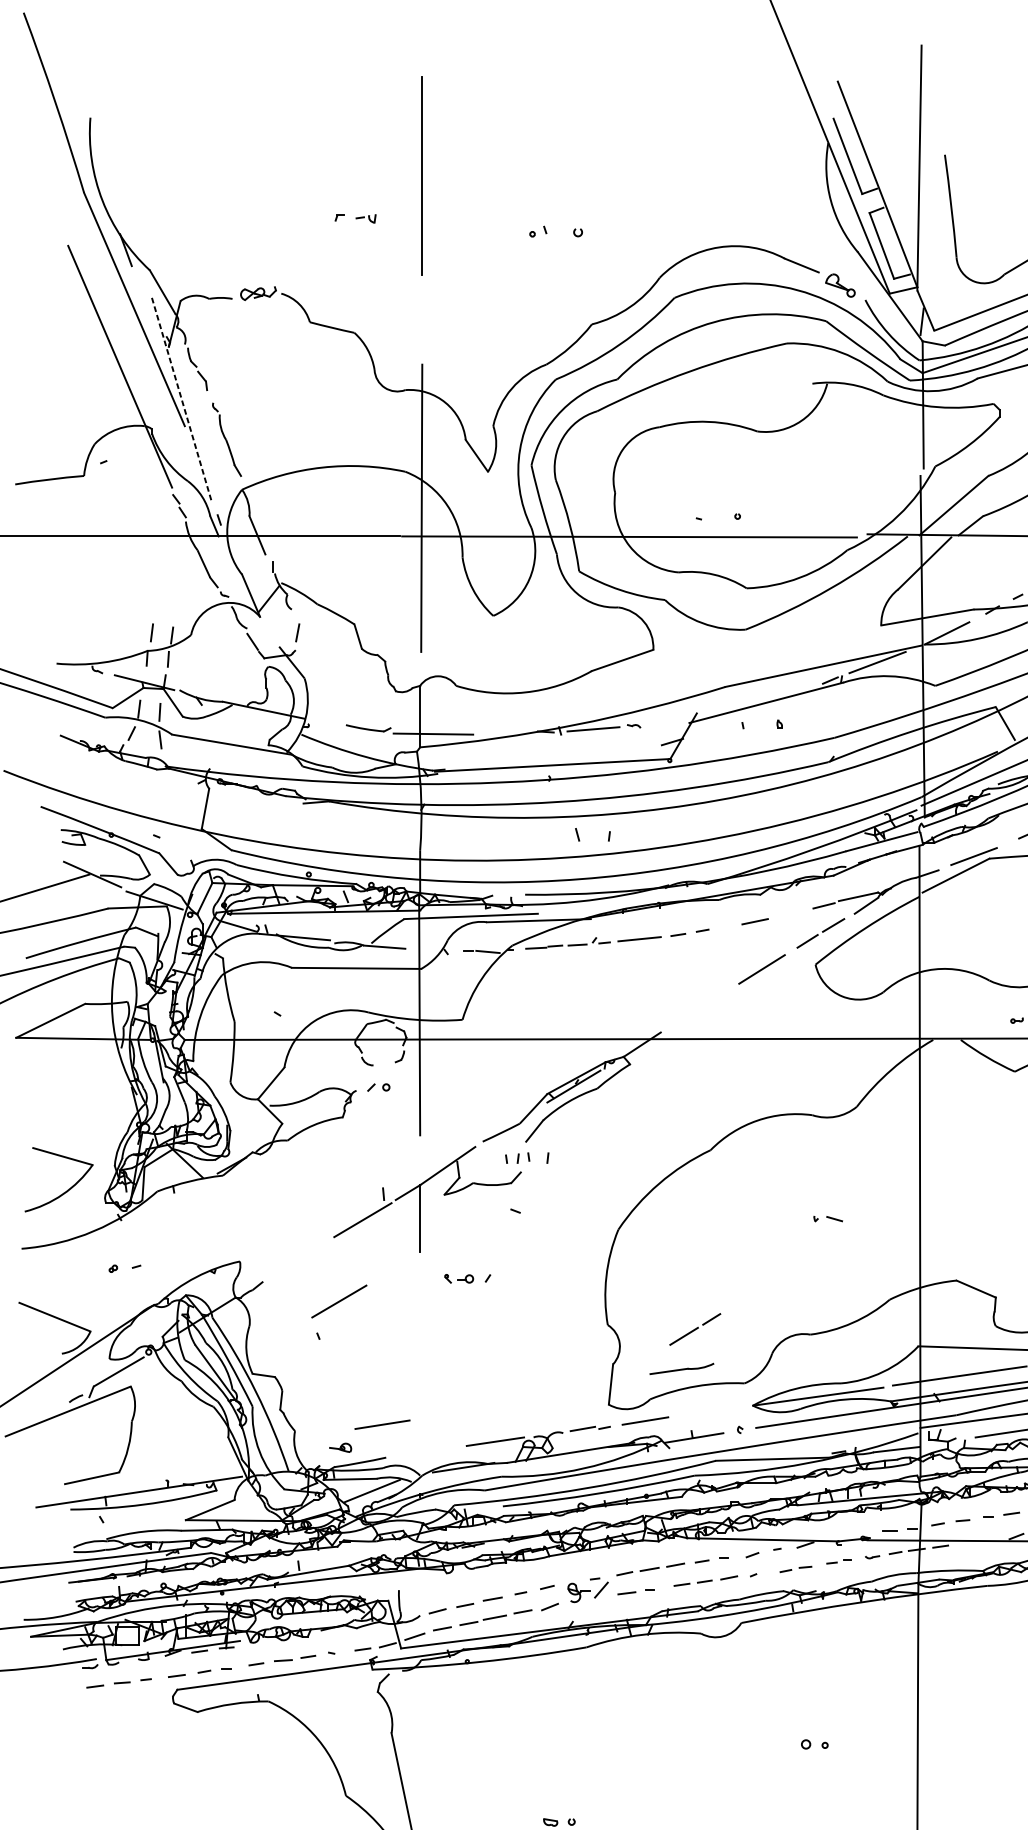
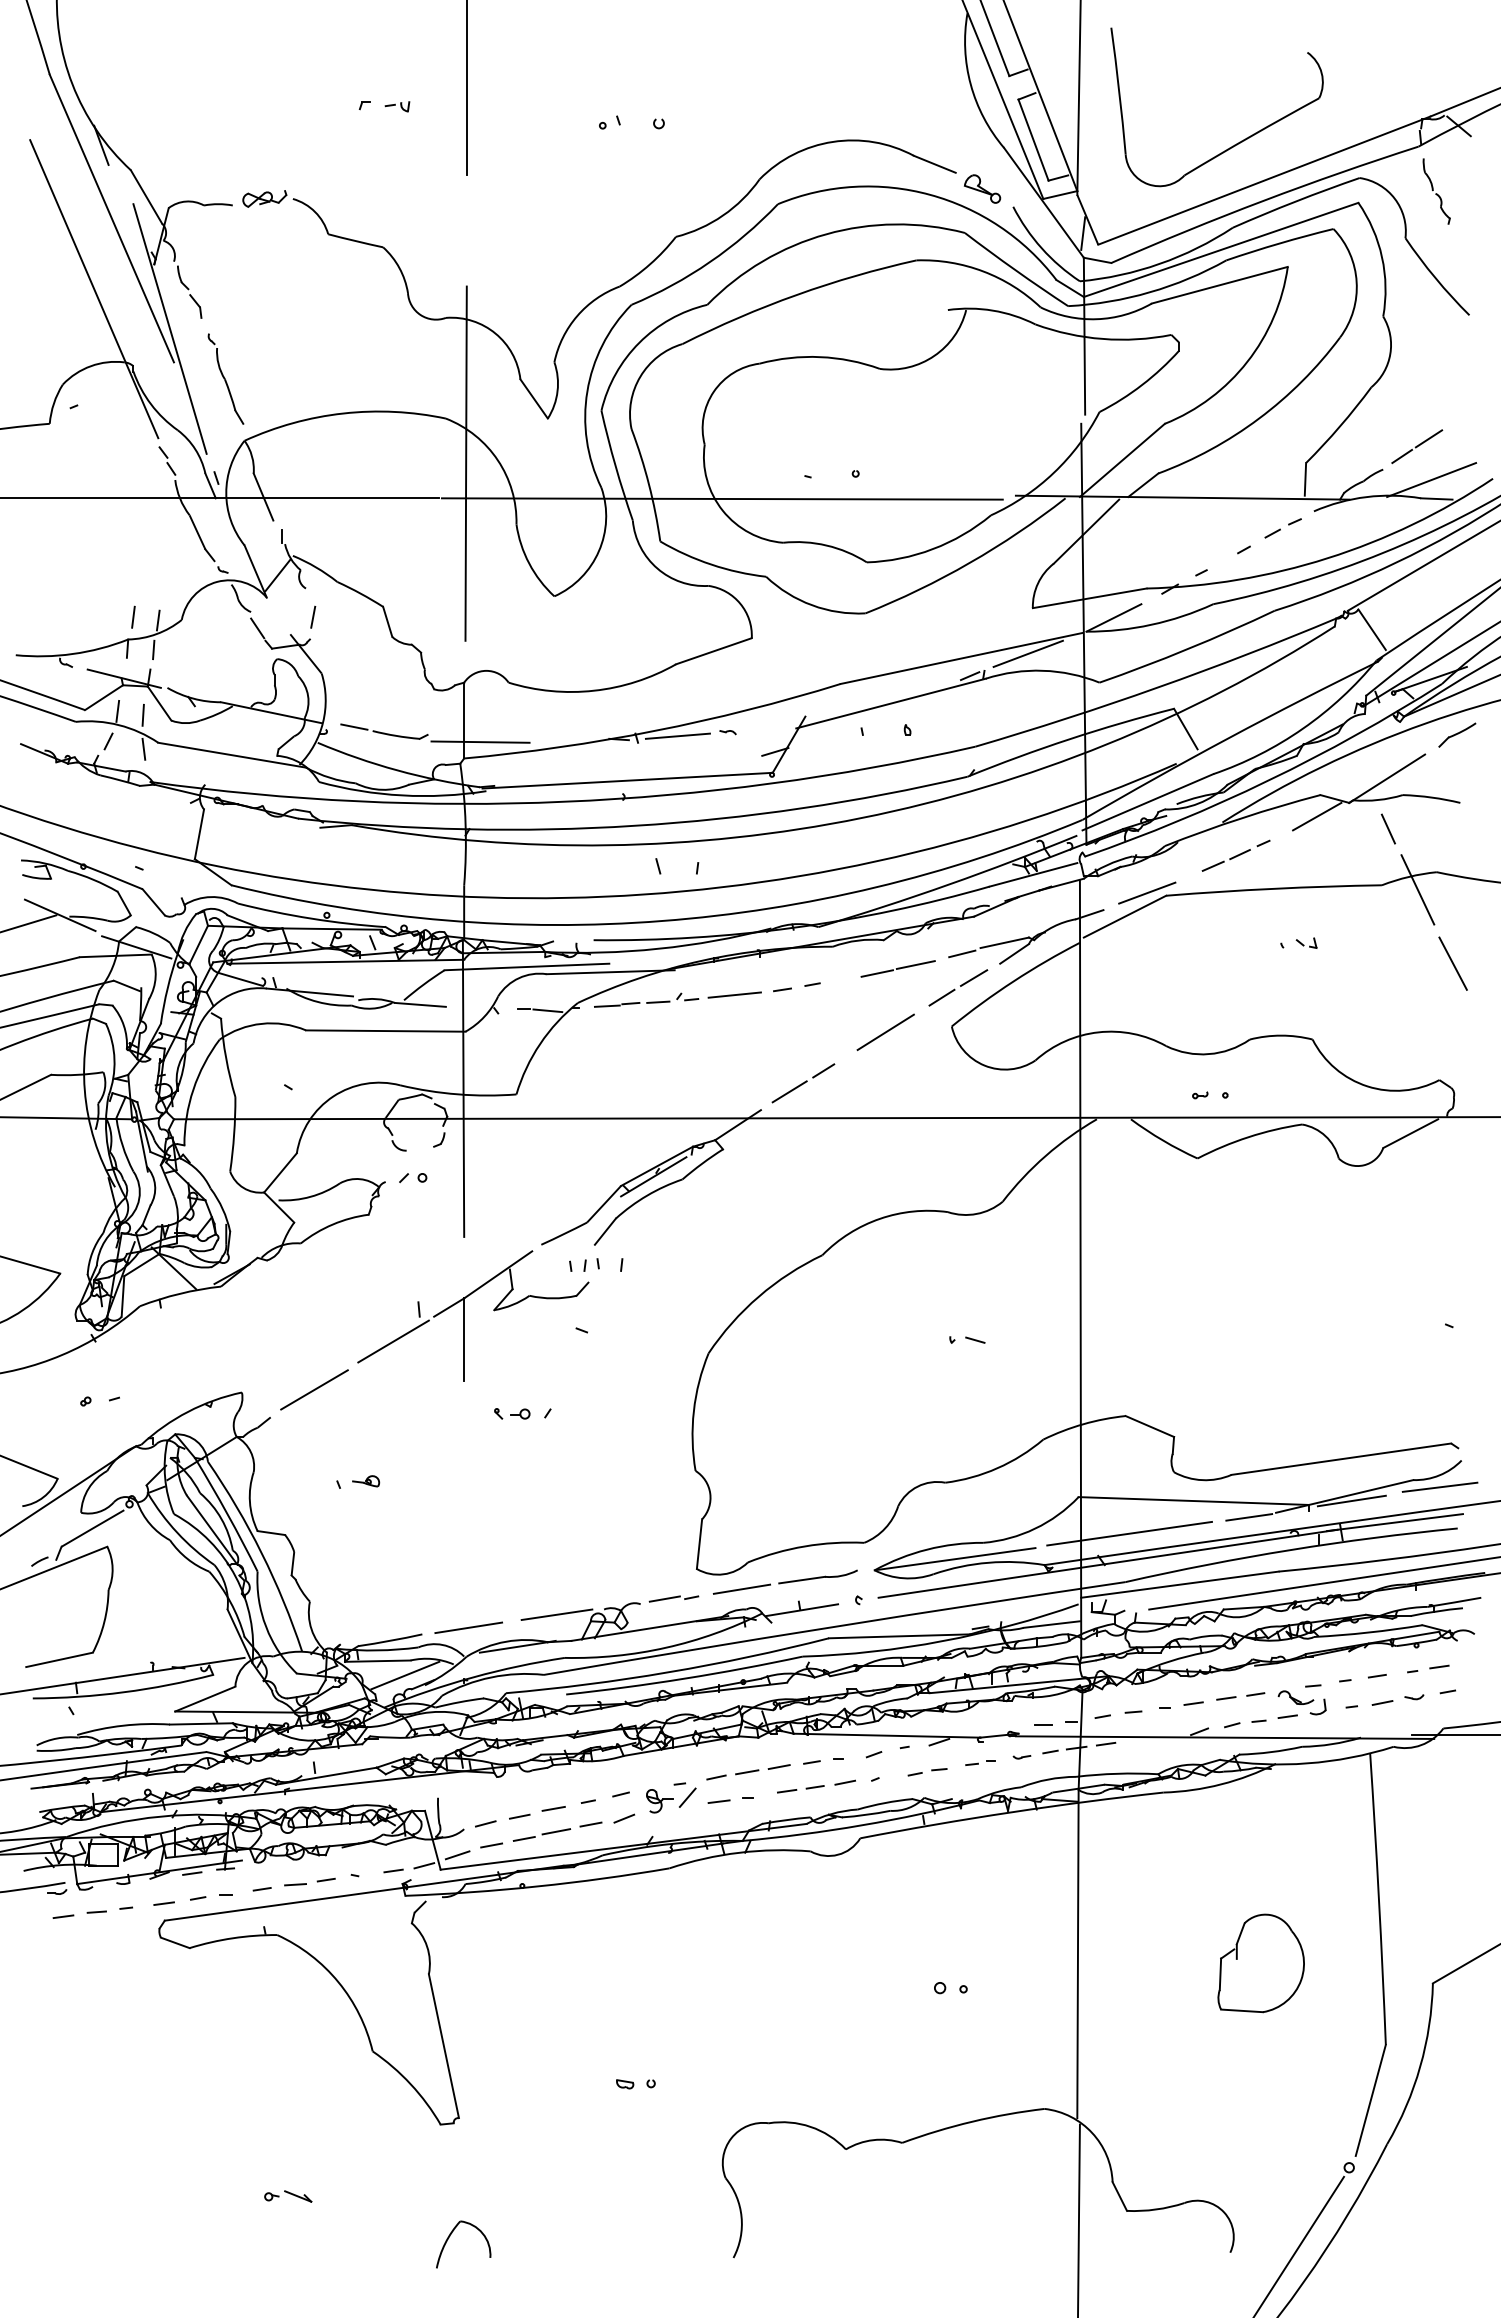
line: (182, 399) -> (170, 329), dashed -> solid
line: (331, 721) -> (354, 726), added
line: (786, 914) -> (915, 964), added
line: (339, 1301) -> (314, 1389), moved
line: (695, 1329) -> (803, 1083), moved
part: (681, 1368) -> (817, 1576), moved
line: (382, 1424) -> (468, 1627), moved
part: (340, 1447) -> (366, 1481), moved

